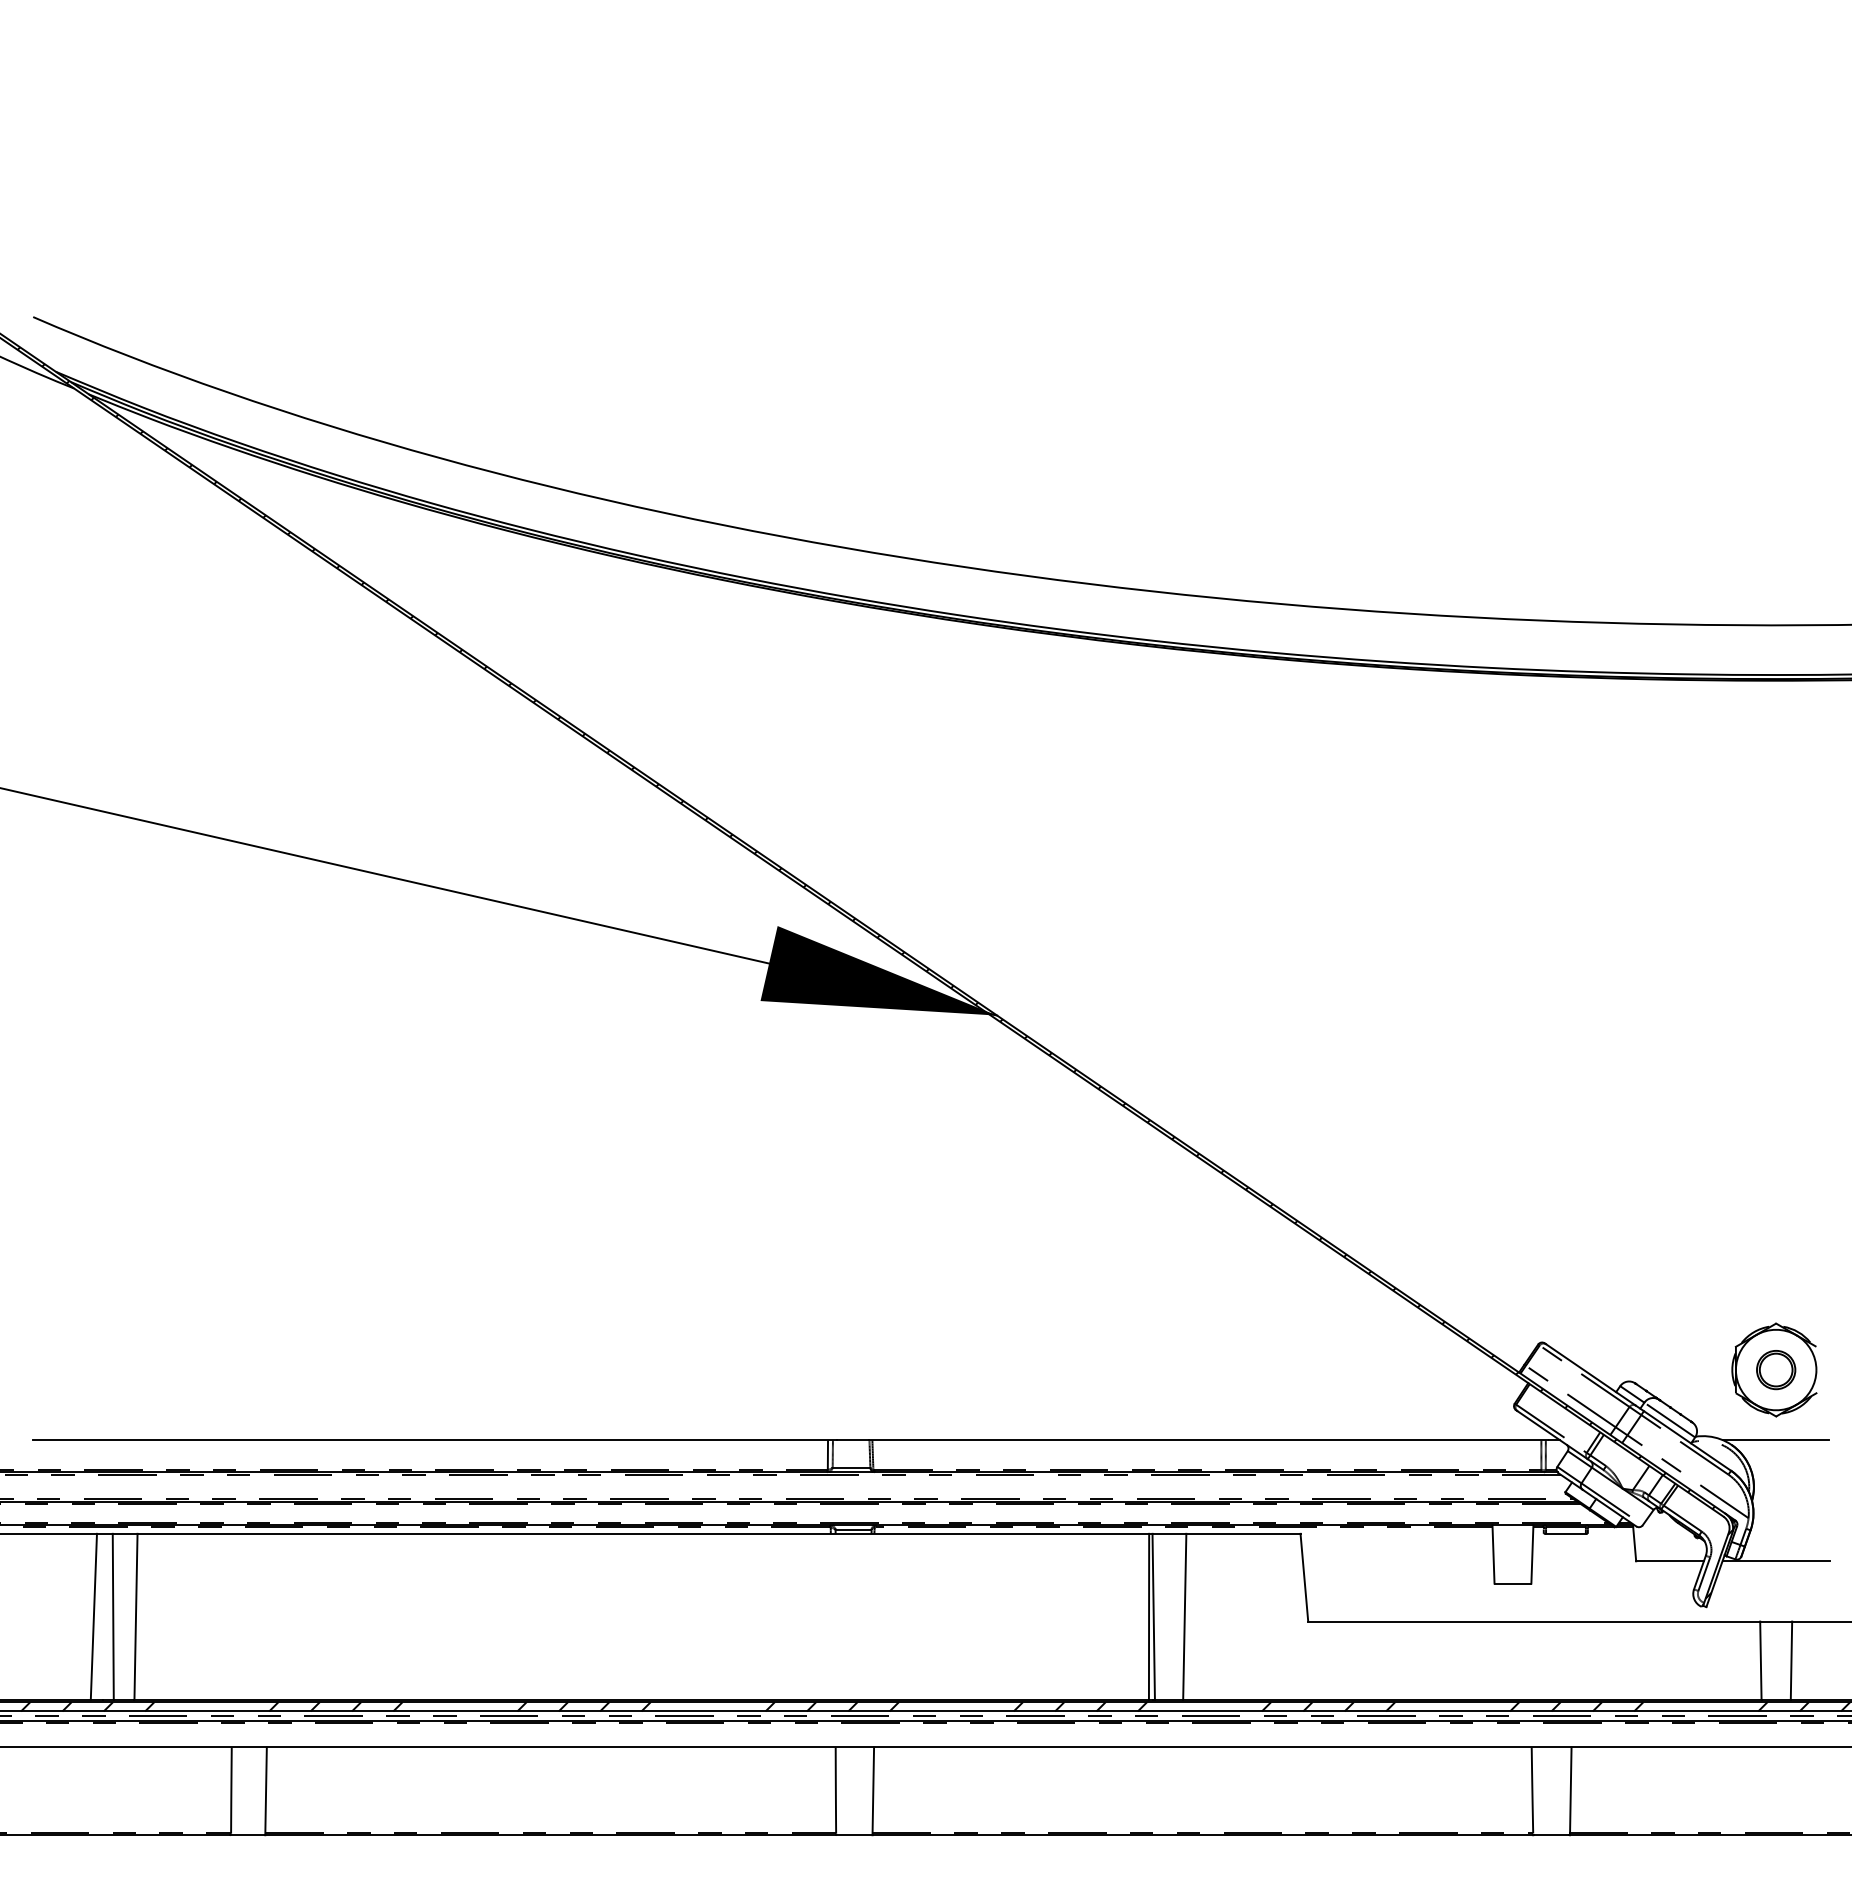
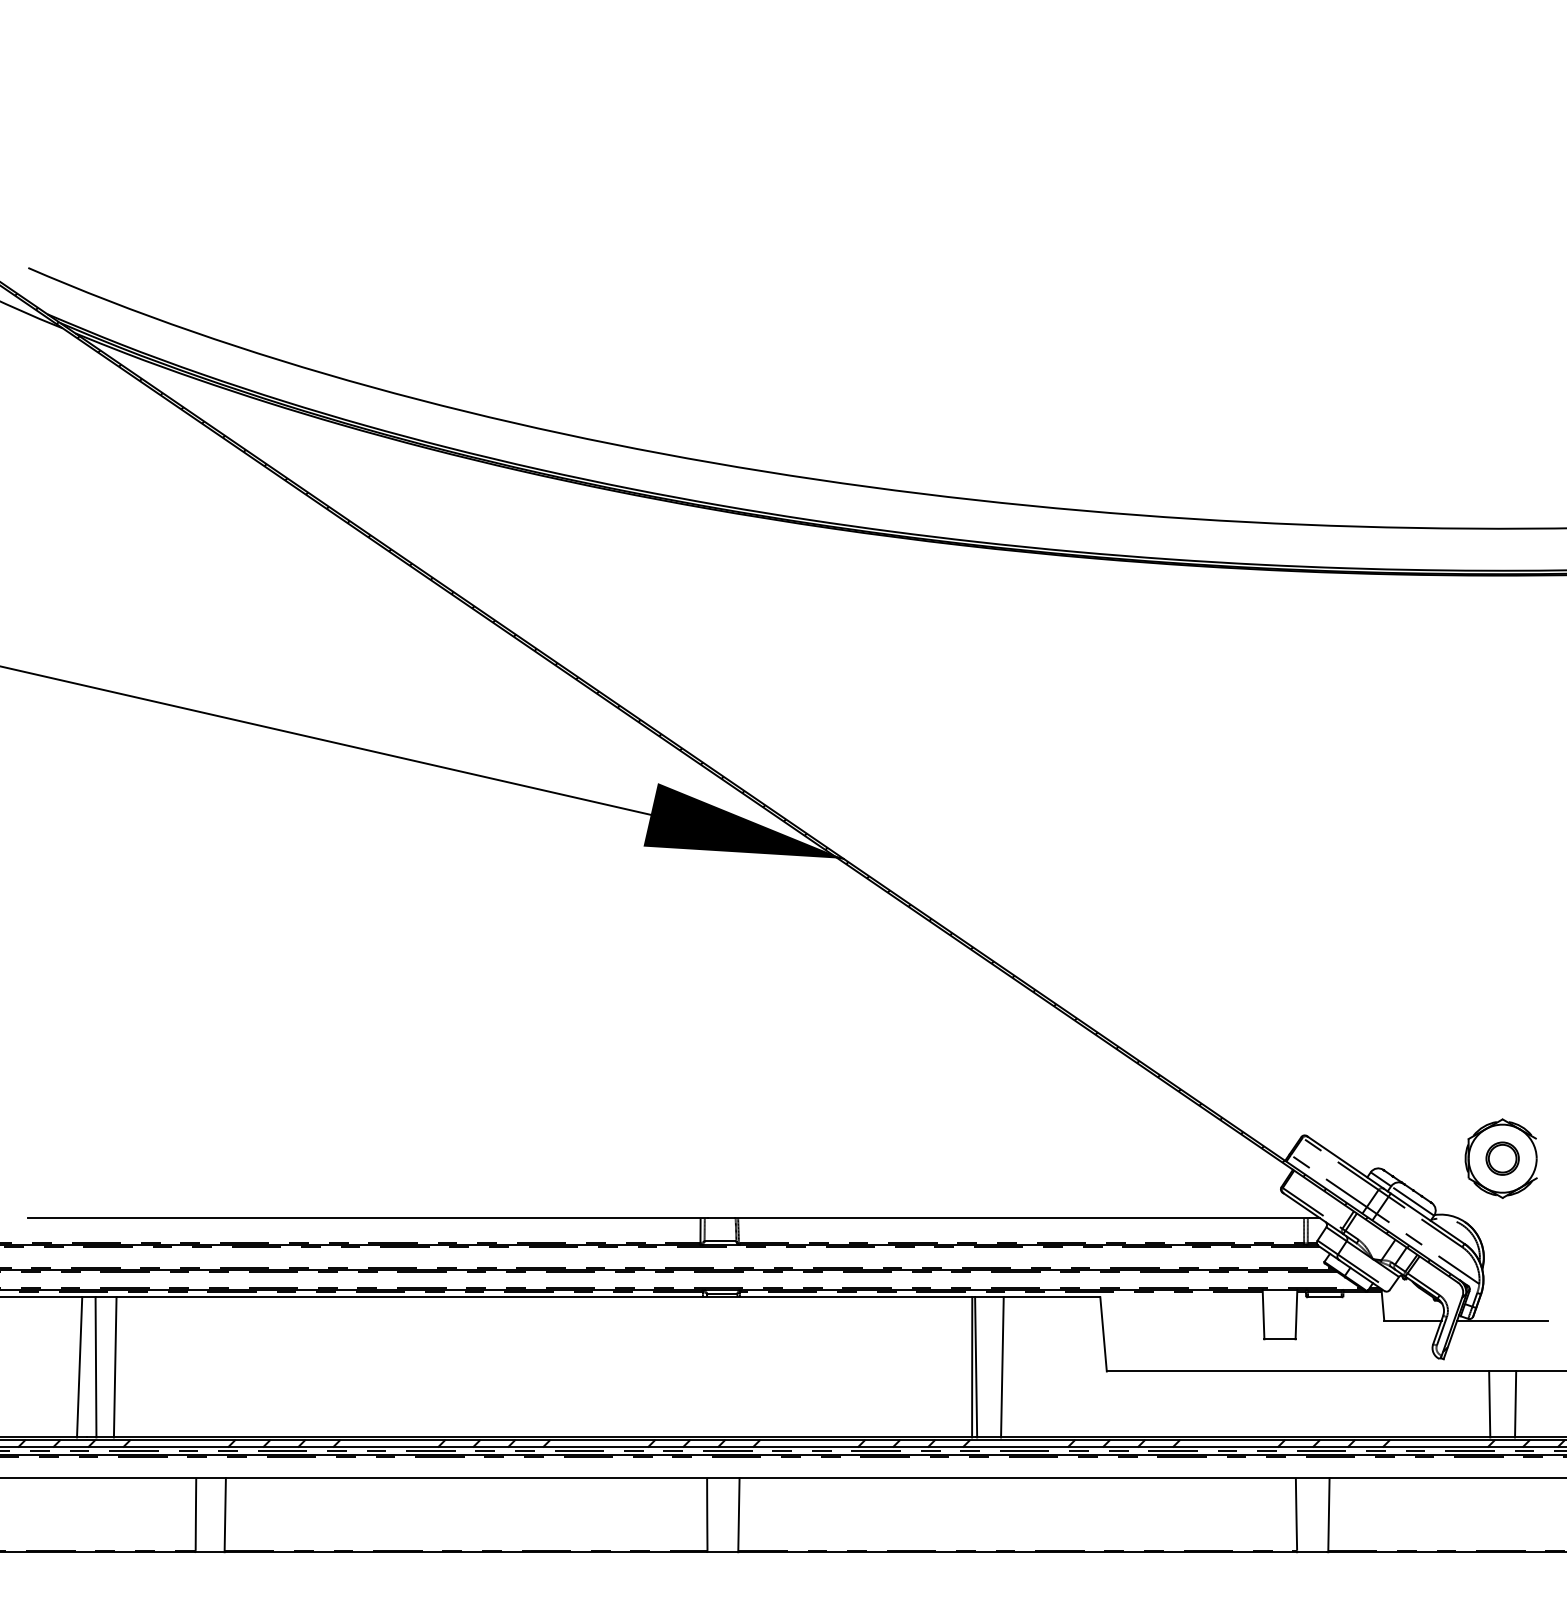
line: (1776, 1440) -> (1502, 1218), removed

